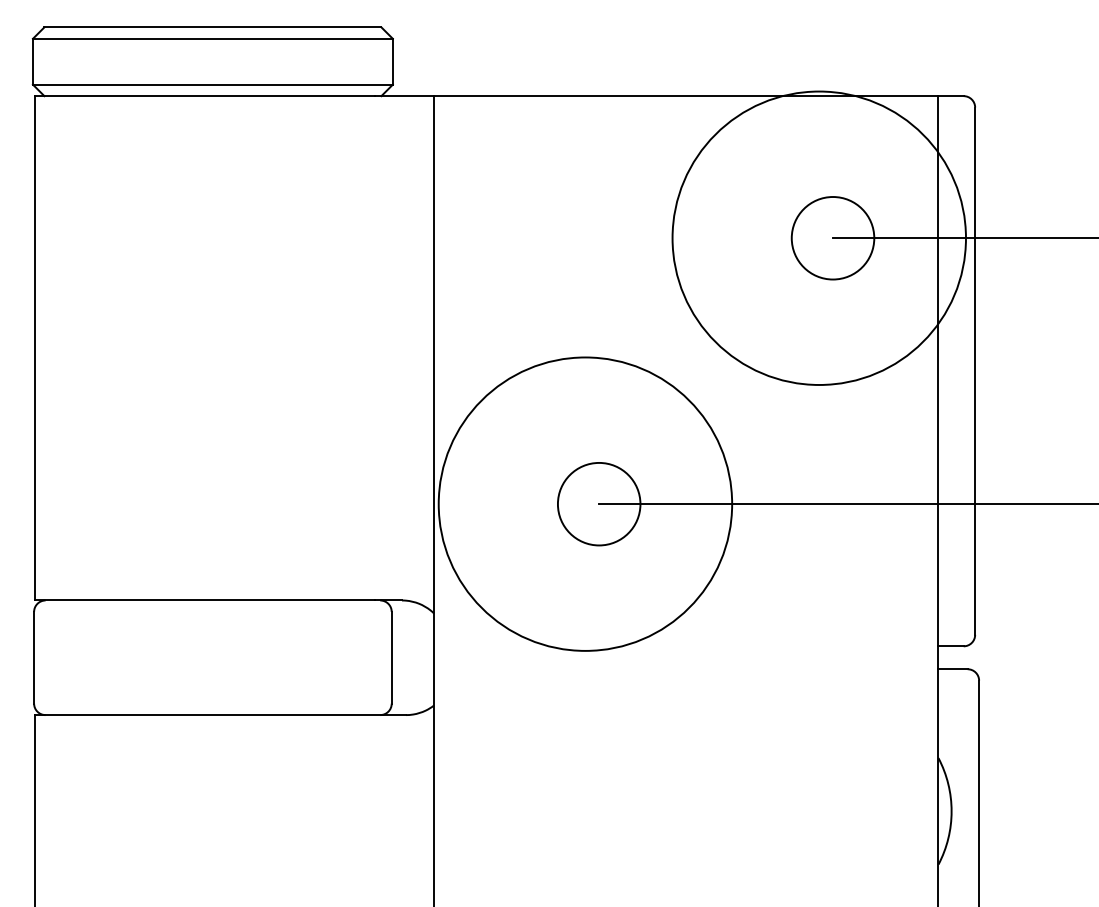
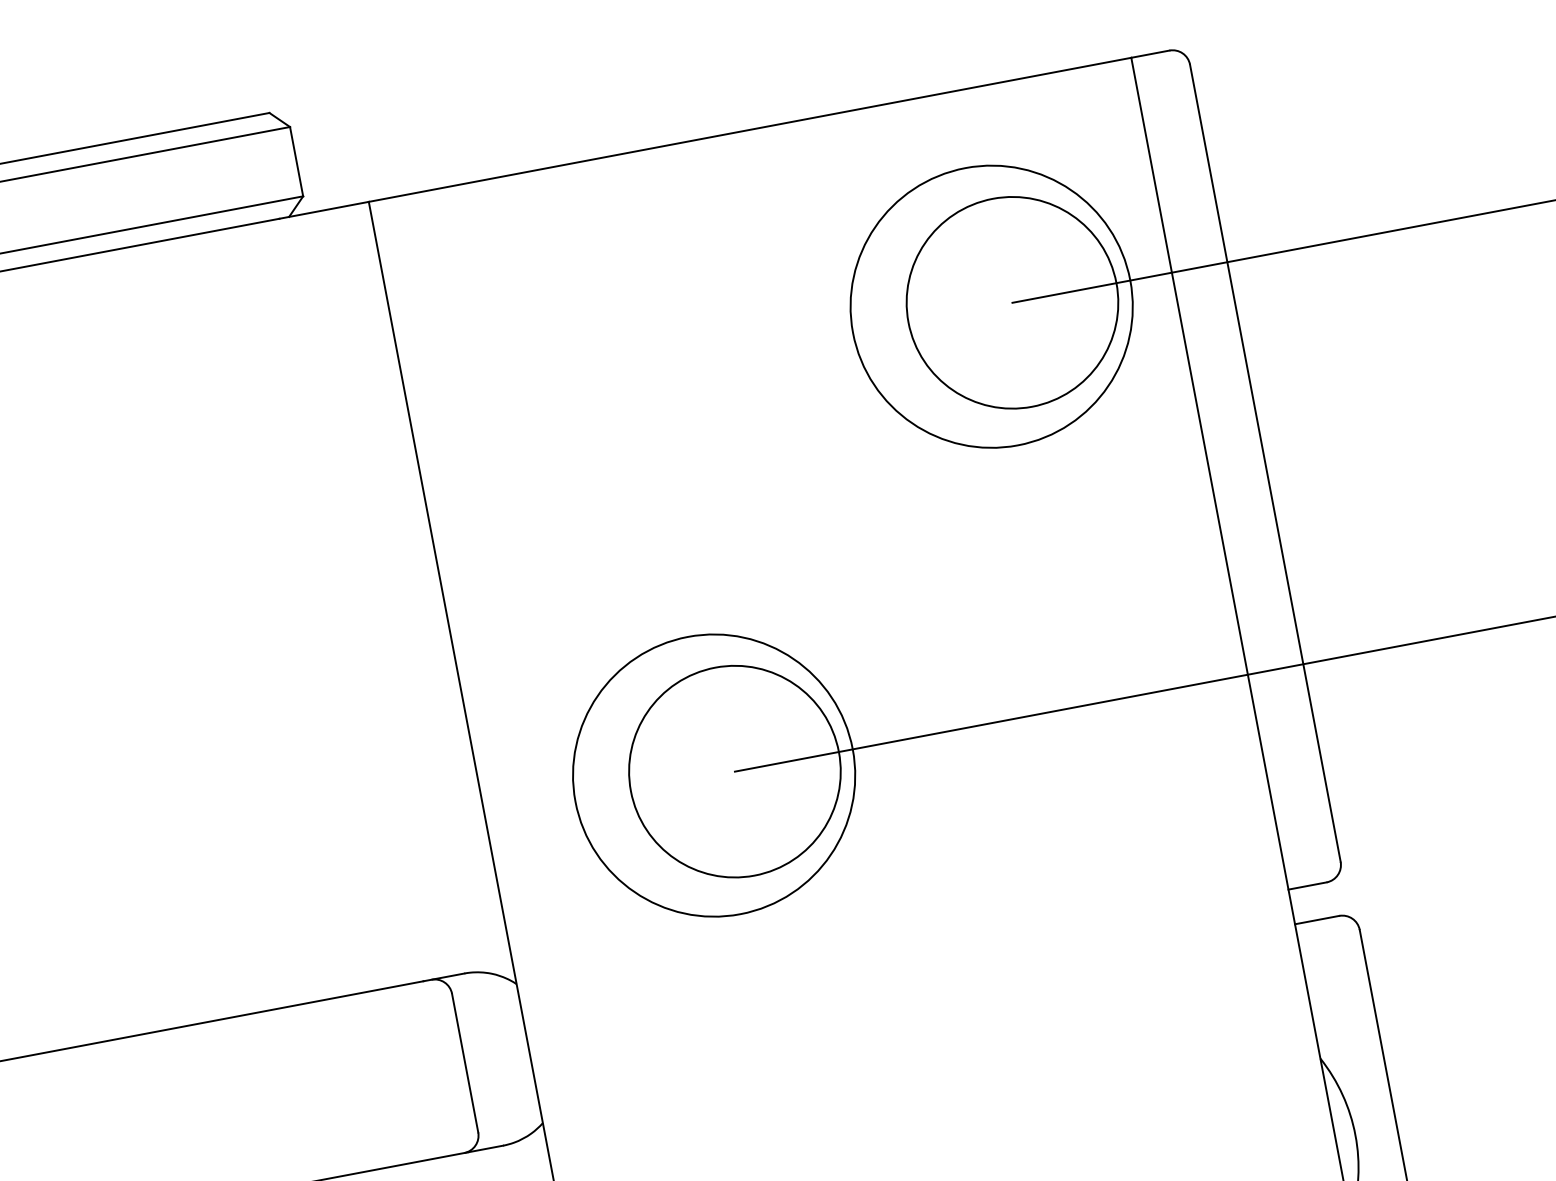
circle: (818, 237) -> (990, 305), size x0.62
circle: (832, 238) -> (1011, 303), size x1.67
circle: (585, 503) -> (714, 774), size x0.62
circle: (598, 503) -> (733, 770), size x1.67

